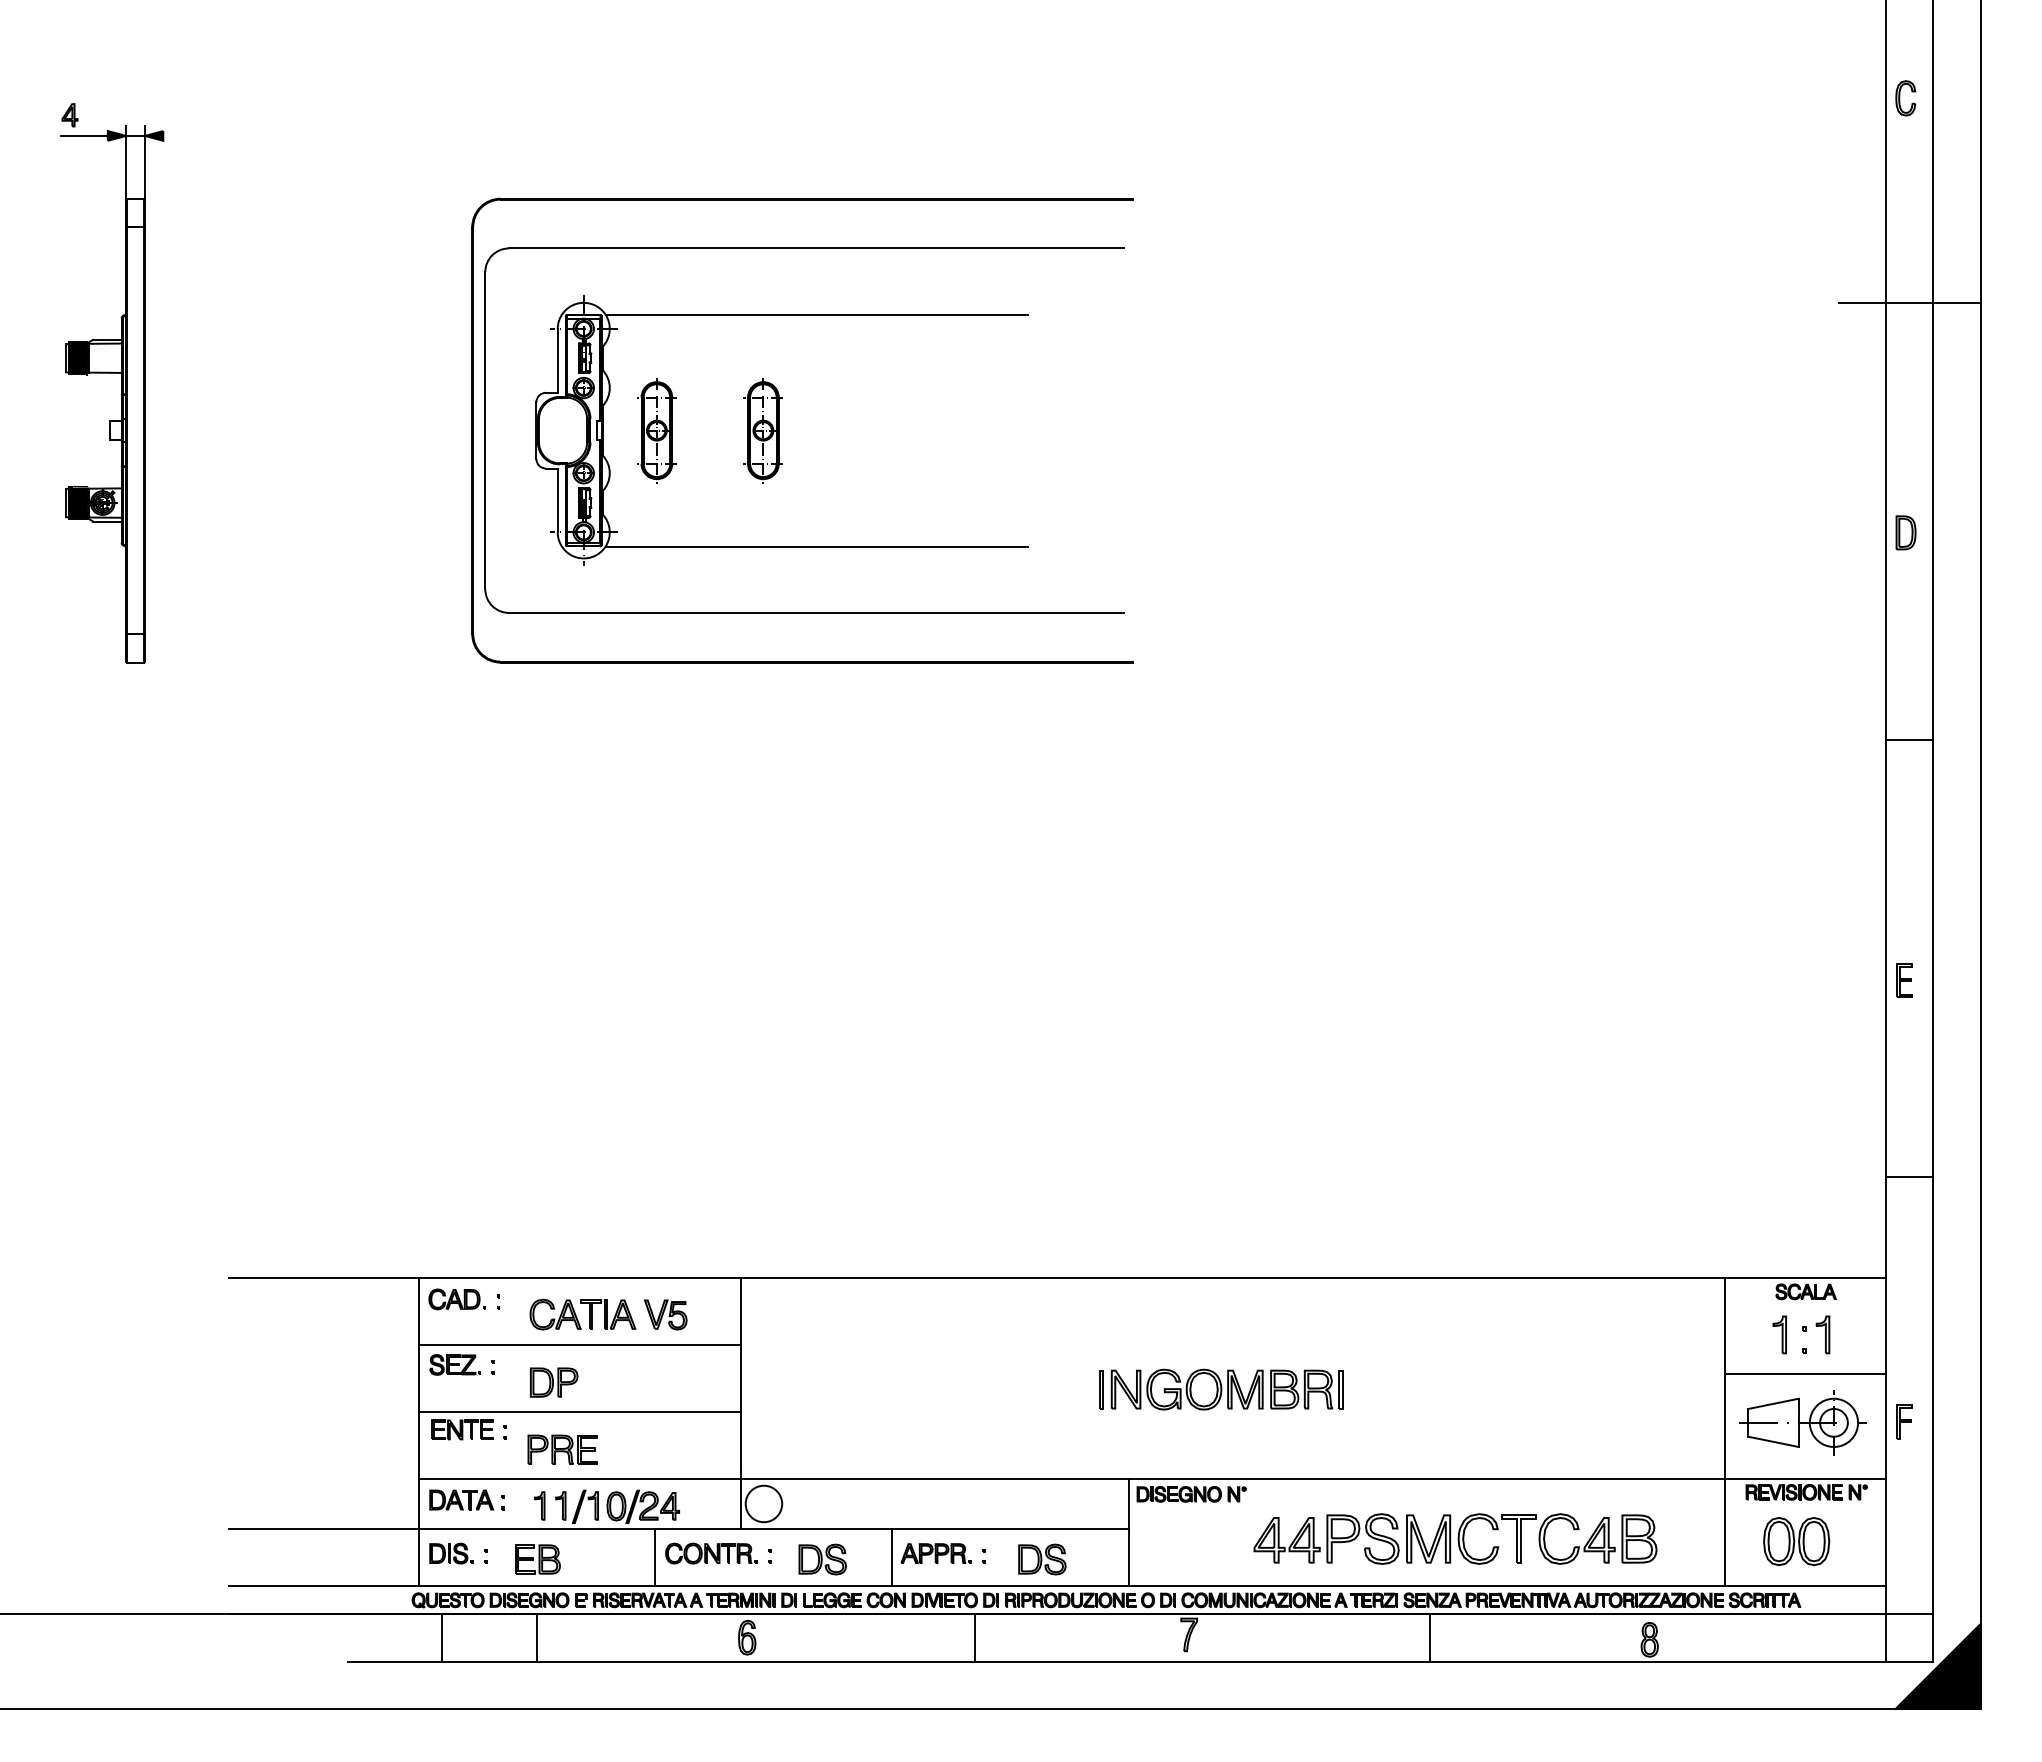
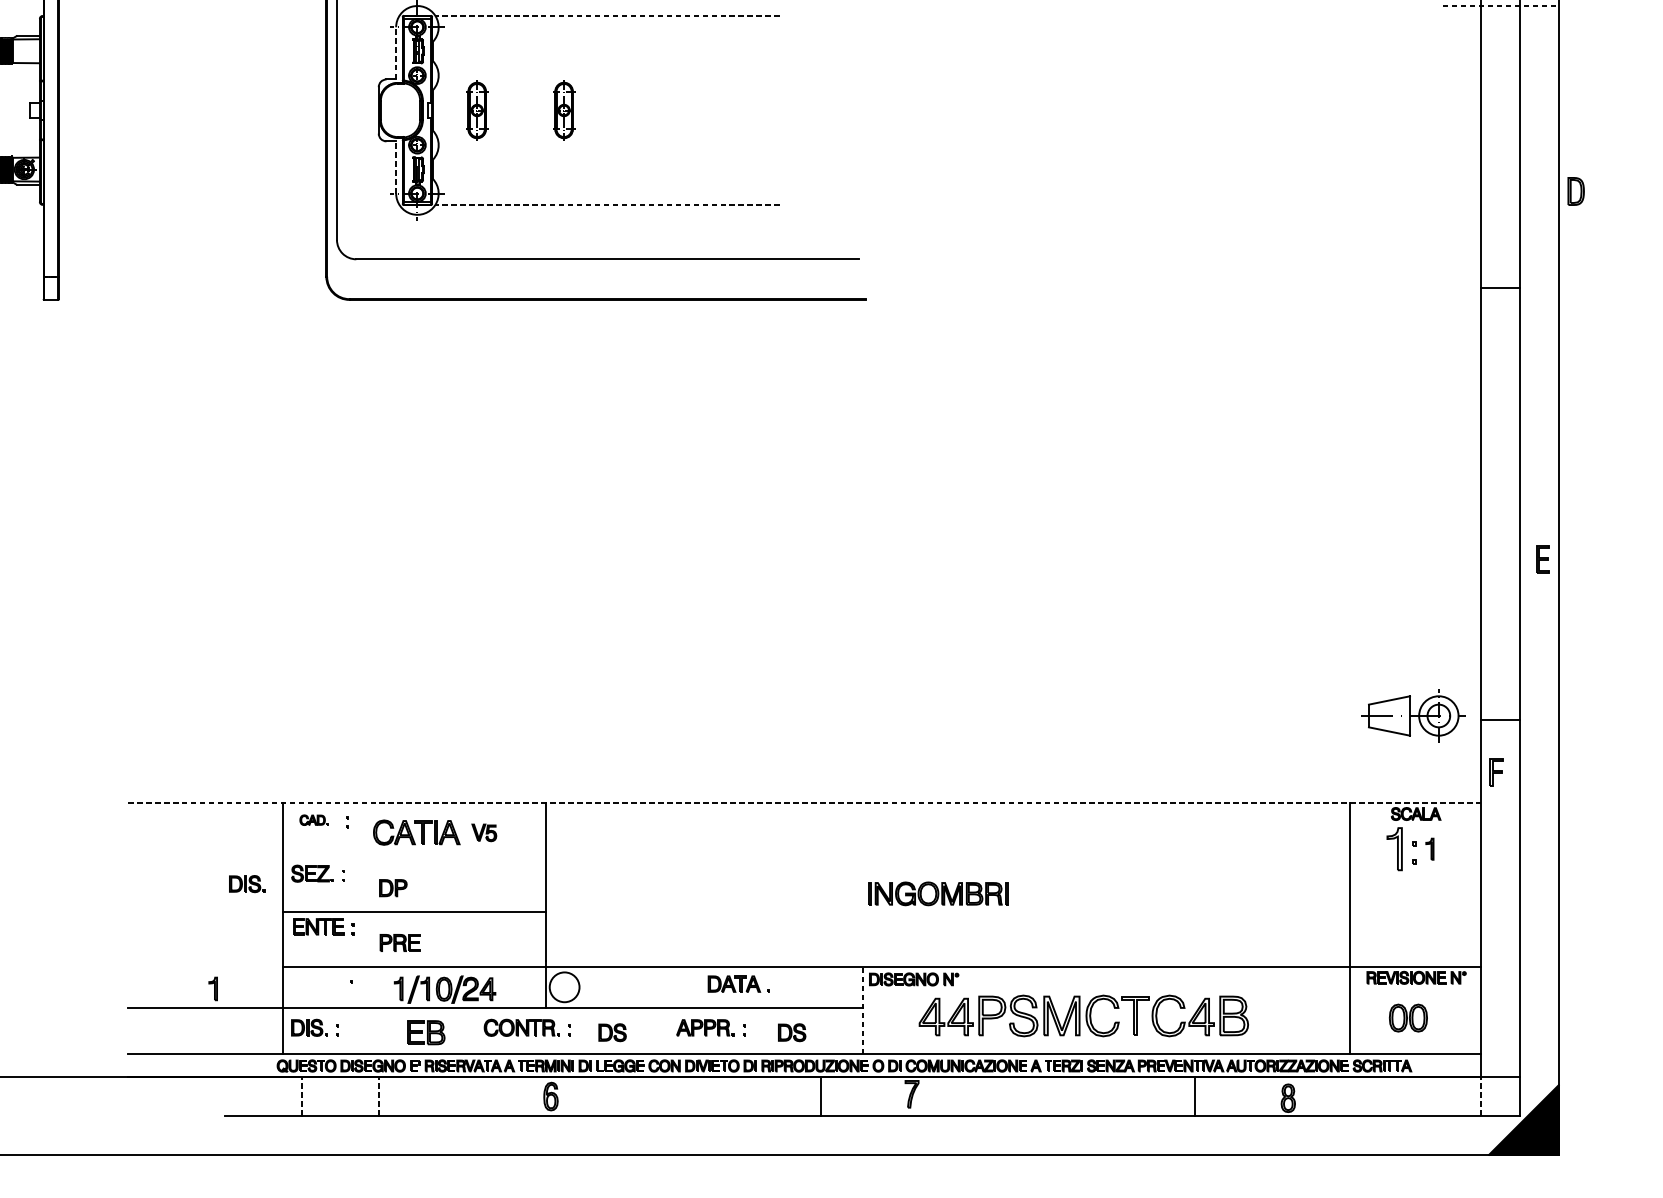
line: (1910, 303) -> (1501, 6), solid -> dashed
line: (816, 314) -> (607, 15), solid -> dashed
line: (557, 360) -> (395, 53), solid -> dashed
part: (656, 430) -> (476, 110), size x0.7
part: (762, 430) -> (563, 110), size x0.7
line: (557, 500) -> (395, 167), solid -> dashed
part: (1905, 532) -> (1575, 191), moved
line: (816, 546) -> (607, 205), solid -> dashed
line: (1909, 740) -> (1500, 288), moved
part: (1904, 980) -> (1543, 559), moved
line: (1058, 1278) -> (805, 803), solid -> dashed
part: (456, 1299) -> (313, 820), size x0.6
part: (665, 1314) -> (484, 832), size x0.7
part: (1779, 1334) -> (1394, 848), size x1.4
part: (1822, 1334) -> (1429, 848), size x0.7
line: (579, 1345) -> (413, 857), removed
line: (1805, 1373) -> (1415, 880), removed
part: (375, 1377) -> (247, 883), added
part: (554, 1382) -> (393, 888), size x0.7
part: (1221, 1389) -> (938, 893), size x0.7
part: (1904, 1421) -> (1496, 772), moved
part: (1802, 1422) -> (1413, 715), moved
part: (562, 1449) -> (400, 942), size x0.7
part: (466, 1499) -> (738, 983), moved
part: (539, 1505) -> (212, 988), moved
line: (1128, 1531) -> (862, 1009), solid -> dashed
part: (1455, 1538) -> (1083, 1015), moved
part: (1796, 1541) -> (1408, 1017), size x0.7
line: (655, 1557) -> (476, 1031), removed
line: (892, 1557) -> (669, 1031), removed
part: (537, 1559) -> (426, 1032), moved
part: (822, 1559) -> (612, 1032), size x0.7
part: (1042, 1559) -> (792, 1032), size x0.7
line: (442, 1637) -> (302, 1096), solid -> dashed
line: (537, 1637) -> (379, 1096), solid -> dashed
line: (974, 1637) -> (820, 1096), moved
line: (1430, 1637) -> (1194, 1096), moved
line: (1886, 1637) -> (1481, 1096), solid -> dashed

